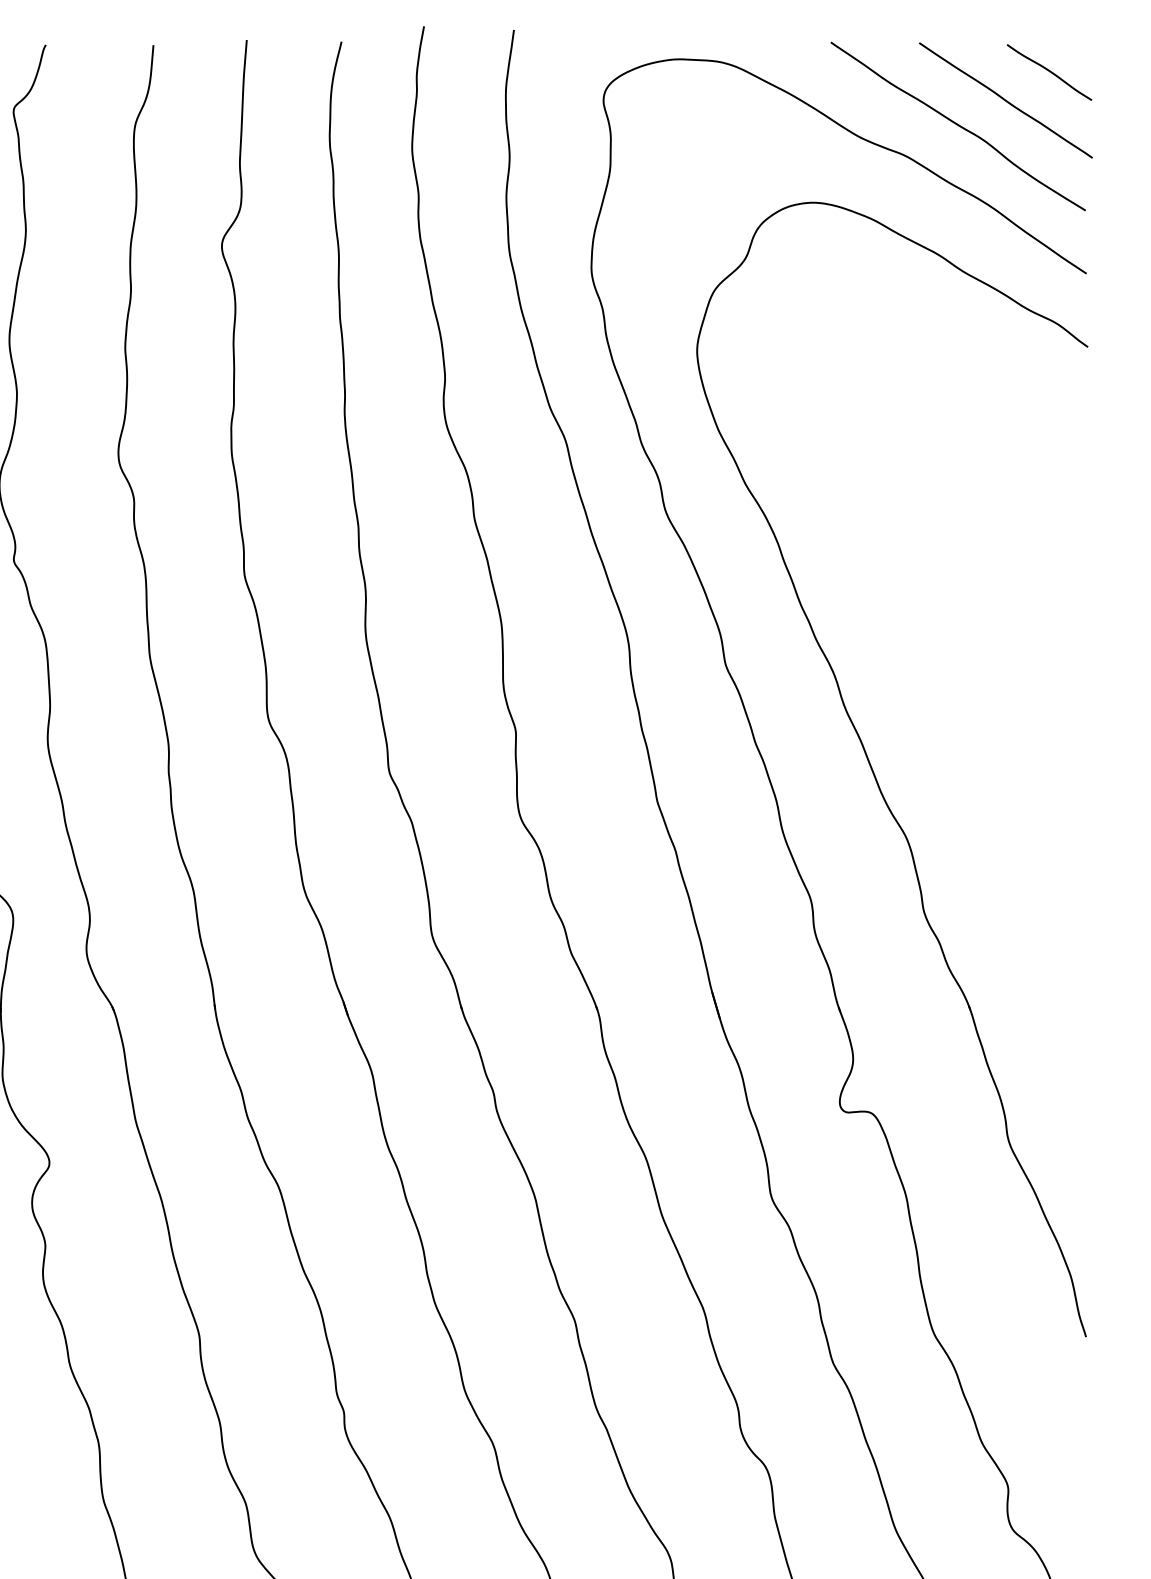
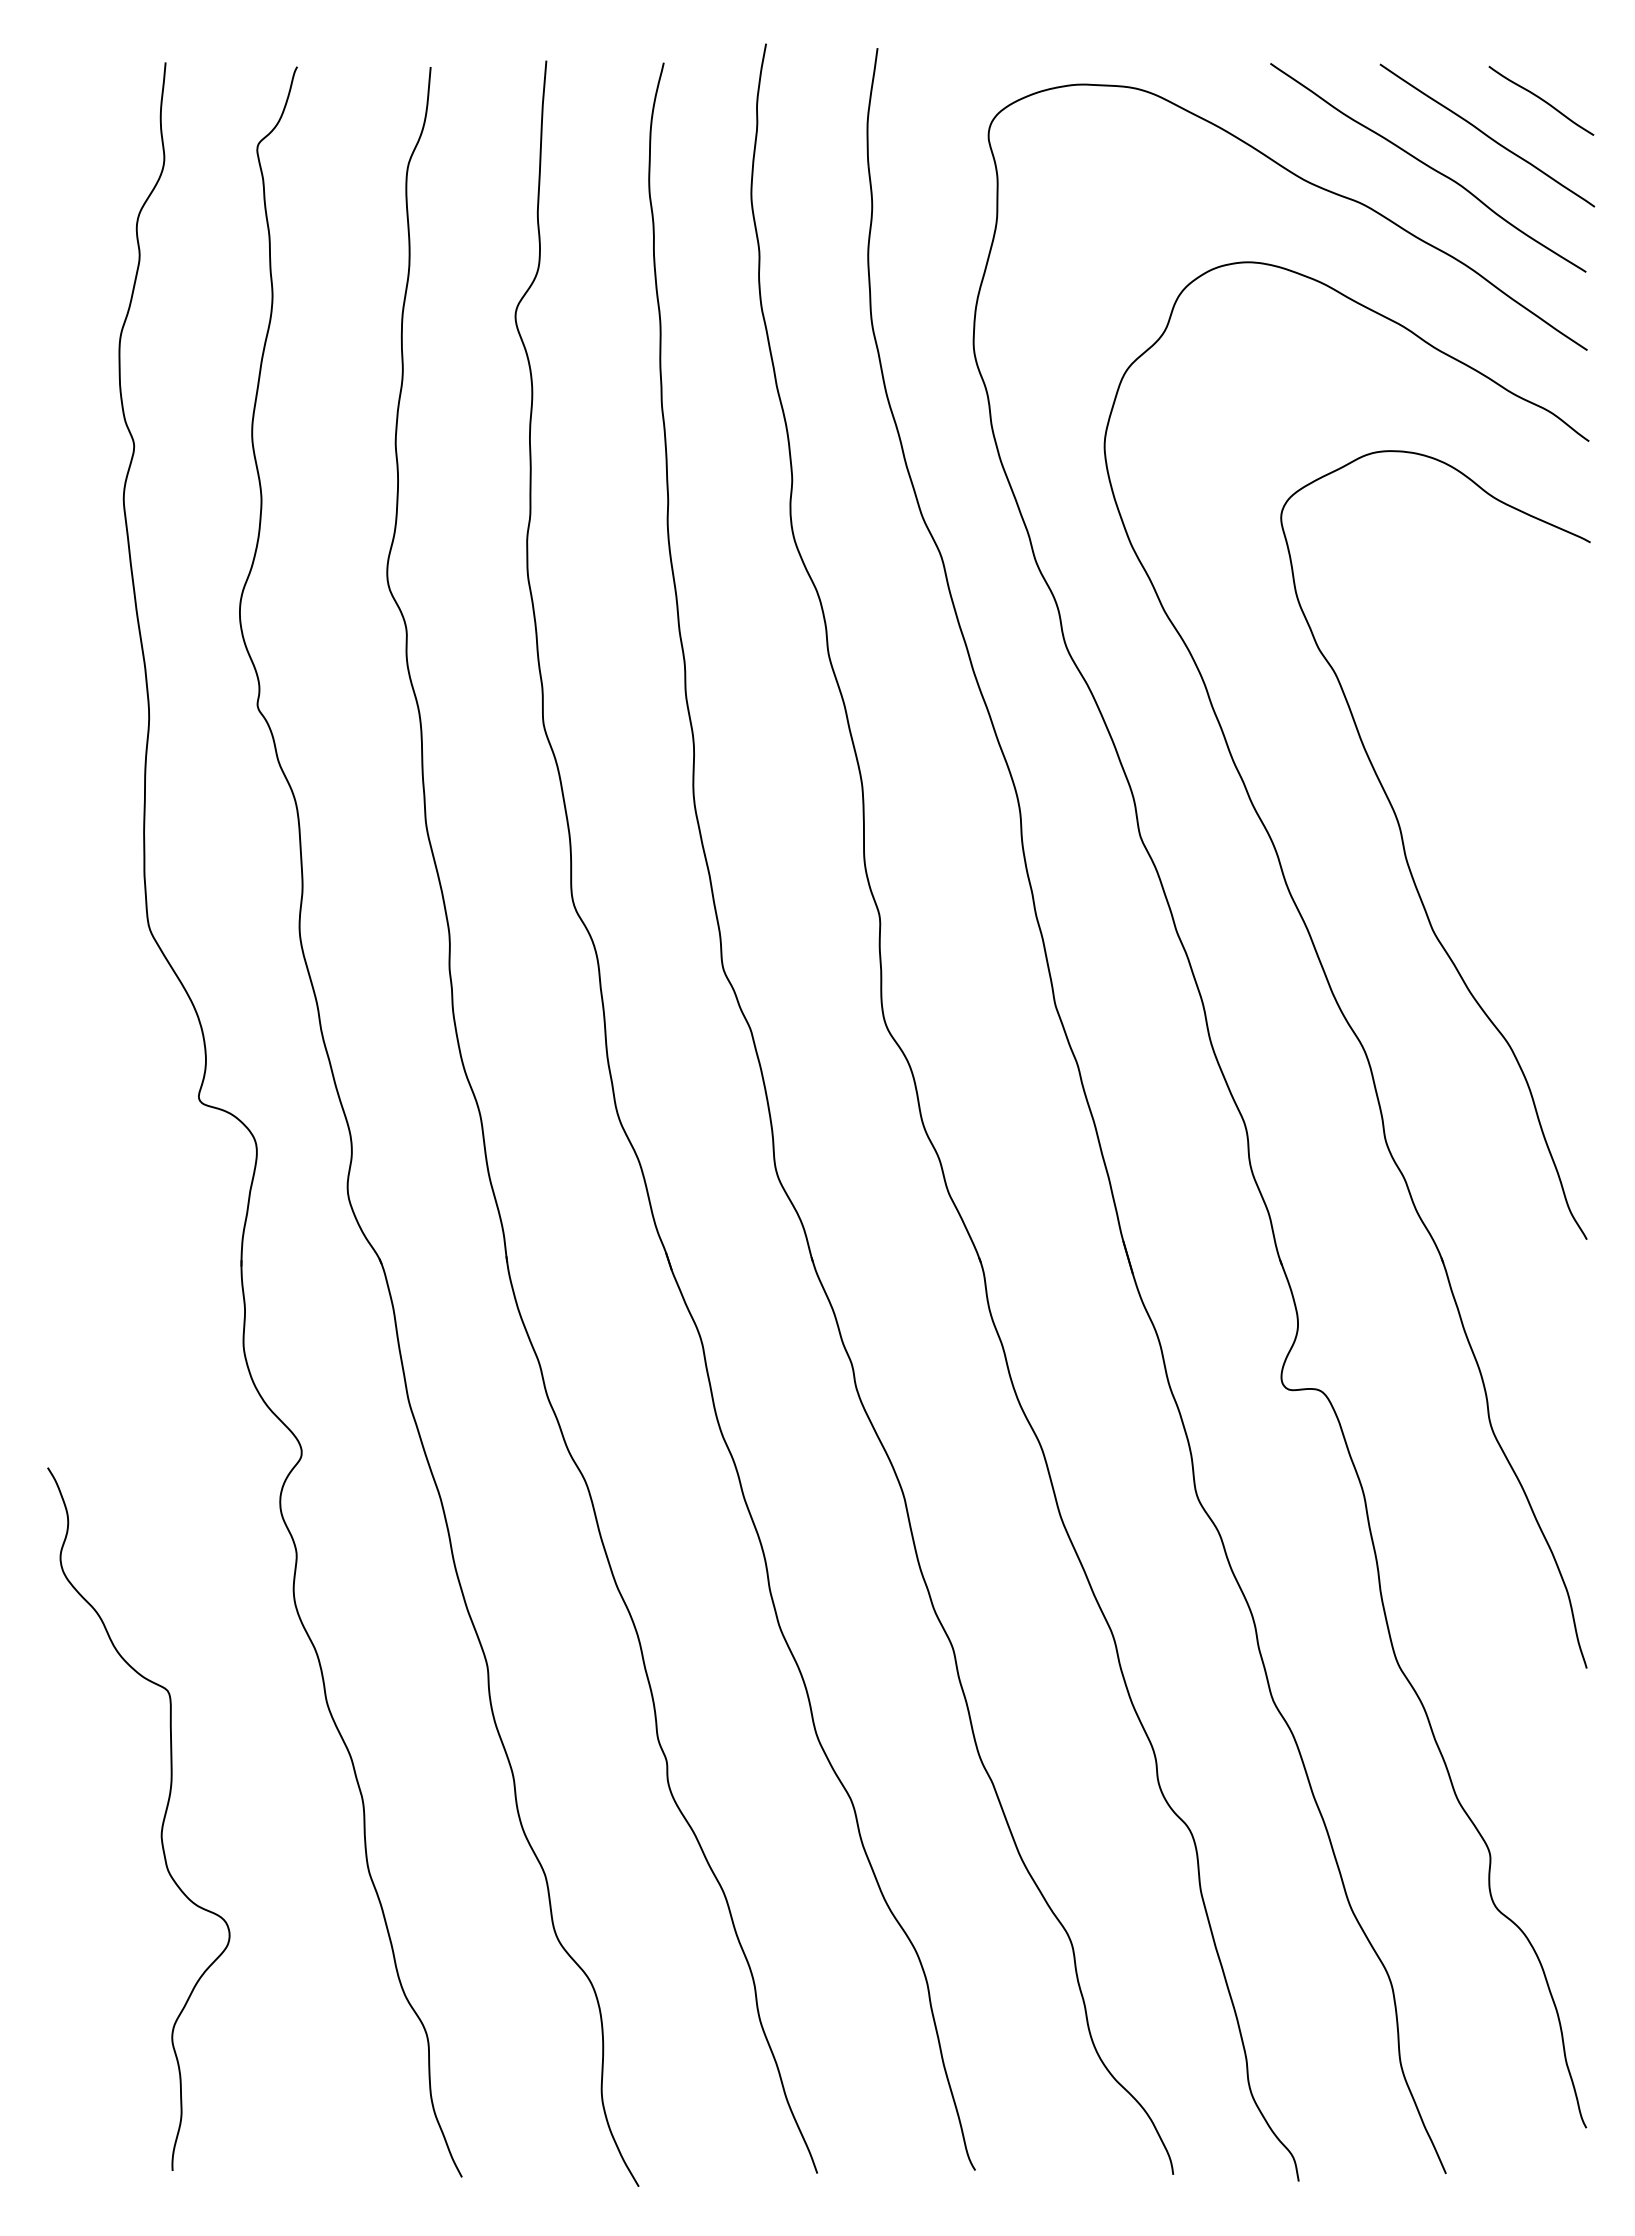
curve: (939, 676) -> (1405, 849), added

